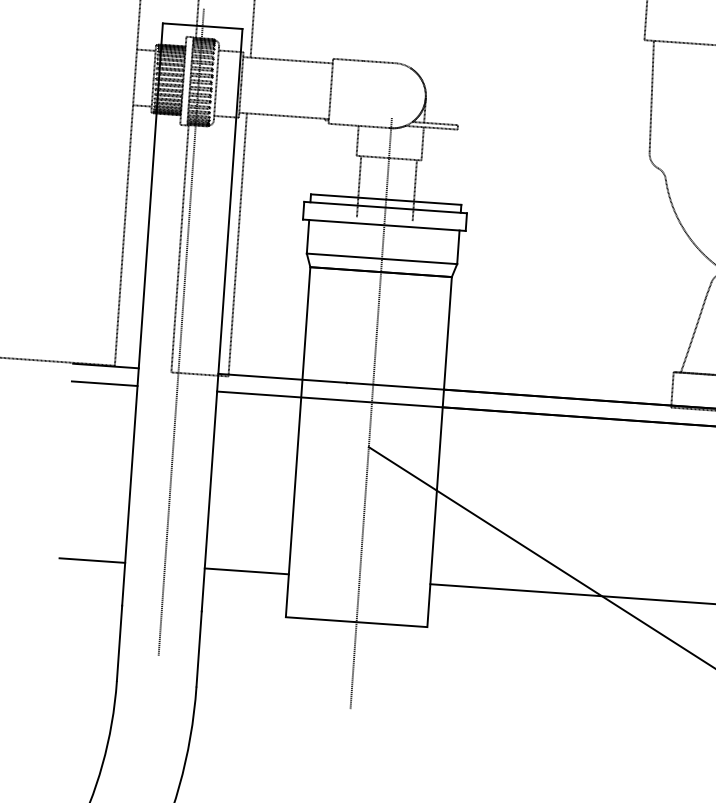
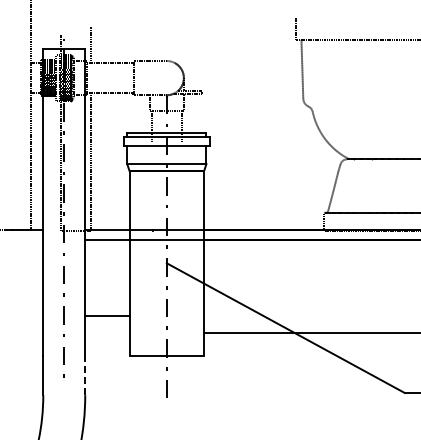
line: (103, 383) -> (25, 239), removed
line: (91, 559) -> (25, 332), removed
line: (247, 570) -> (107, 315), moved
line: (199, 649) -> (85, 375), solid -> dashed

